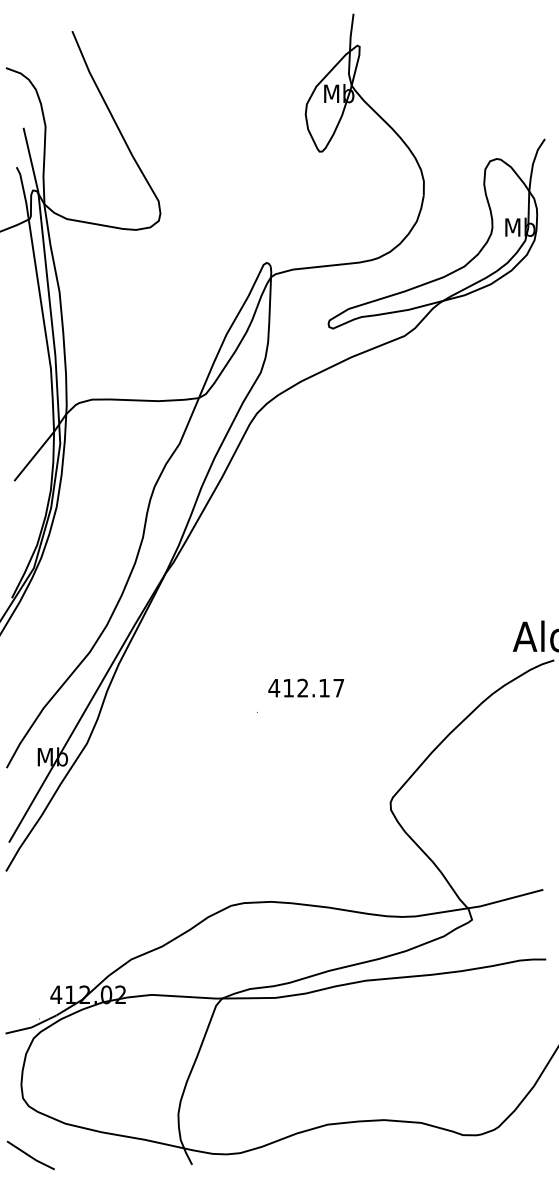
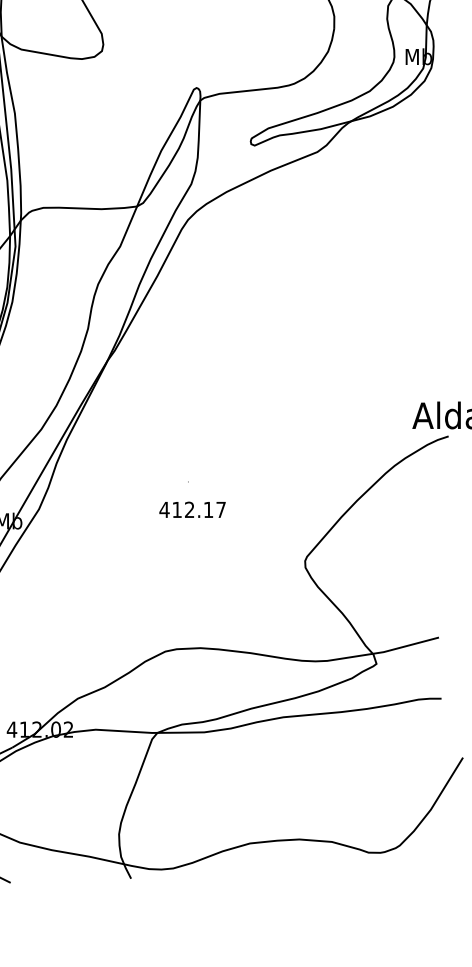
text: (306, 687) -> (192, 509), moved

